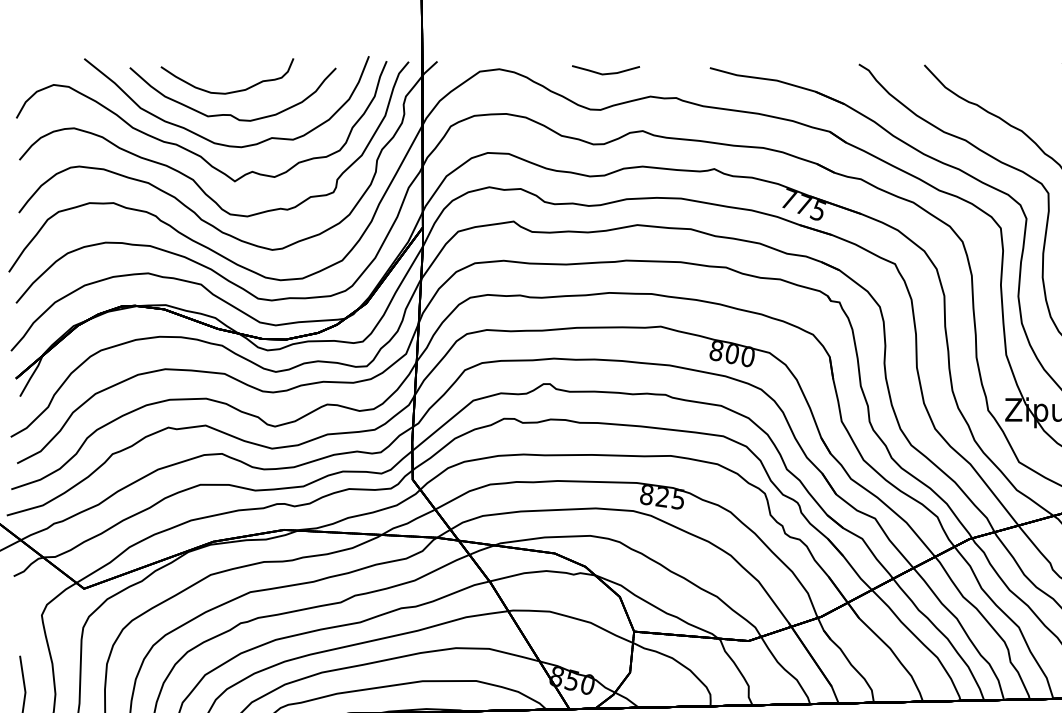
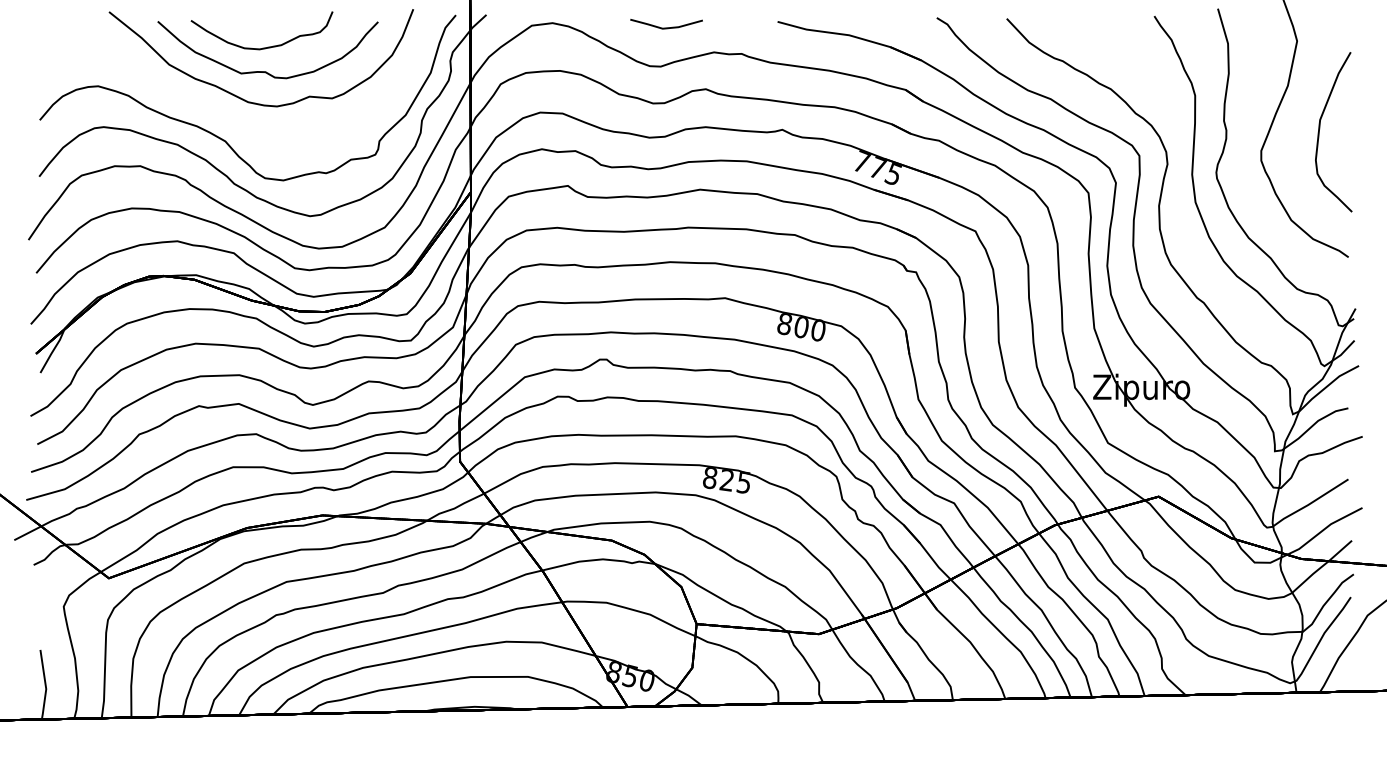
part: (187, 149) -> (219, 108), removed

